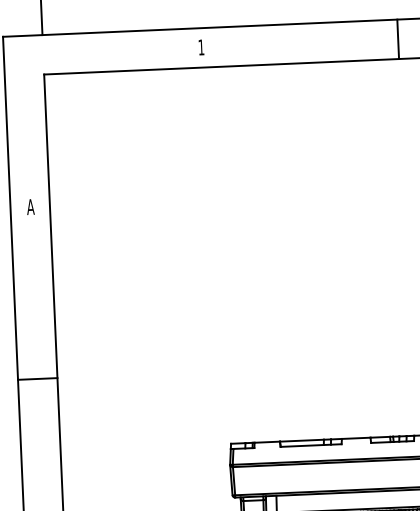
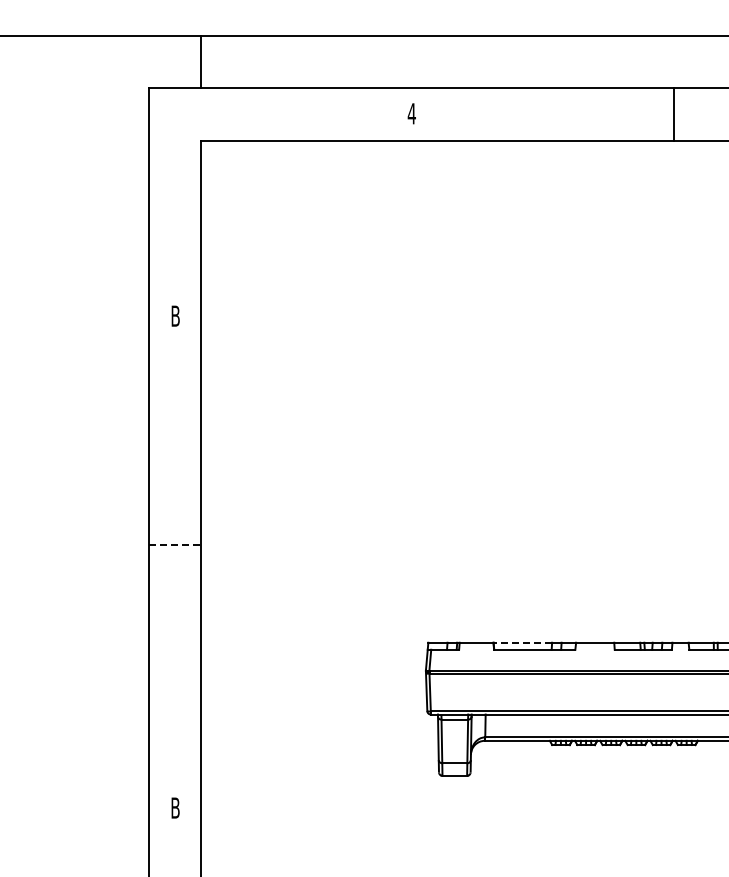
text: (201, 47) -> (411, 113), 1 -> 4
text: (30, 206) -> (175, 315), A -> B
line: (38, 379) -> (175, 545), solid -> dashed
line: (301, 440) -> (522, 642), solid -> dashed

